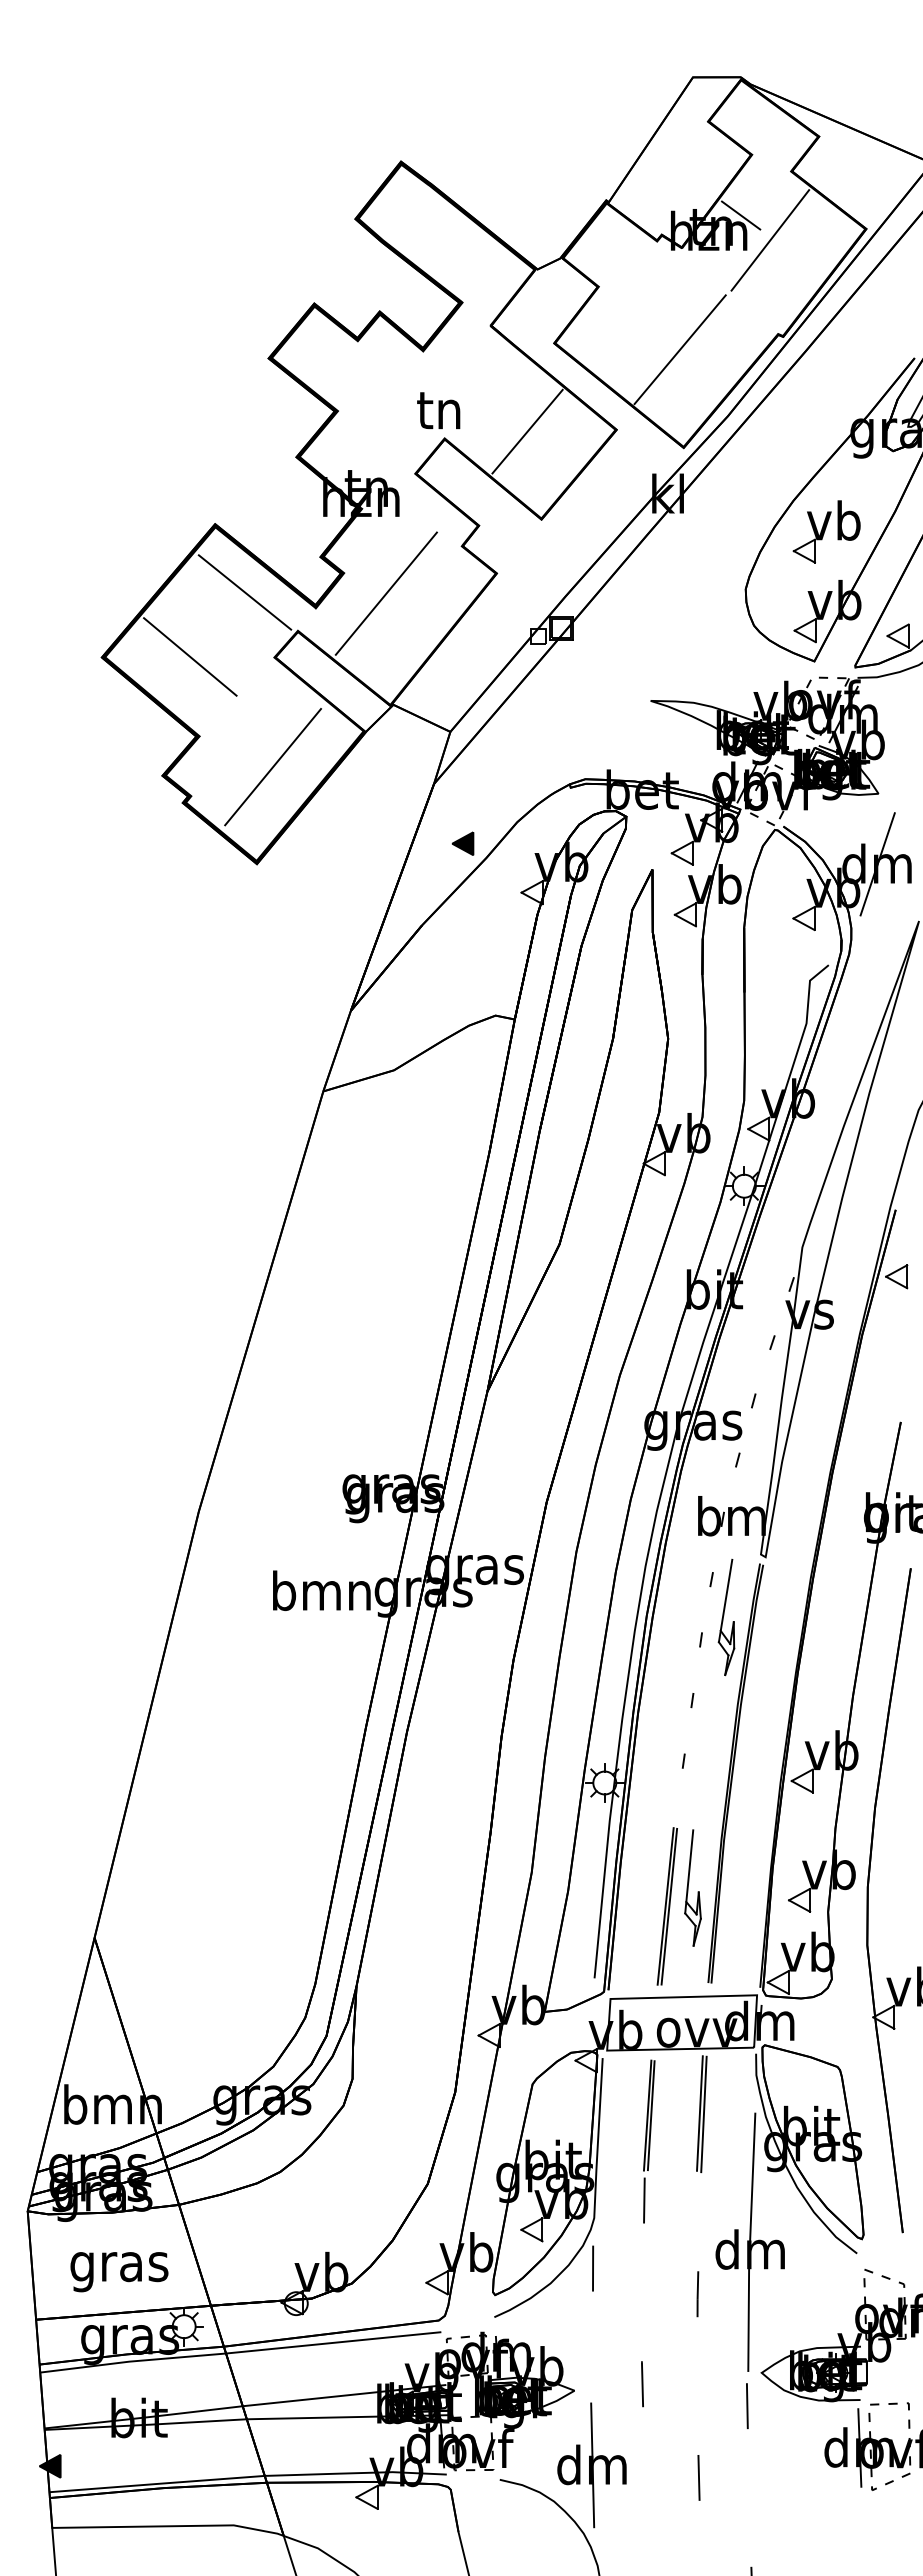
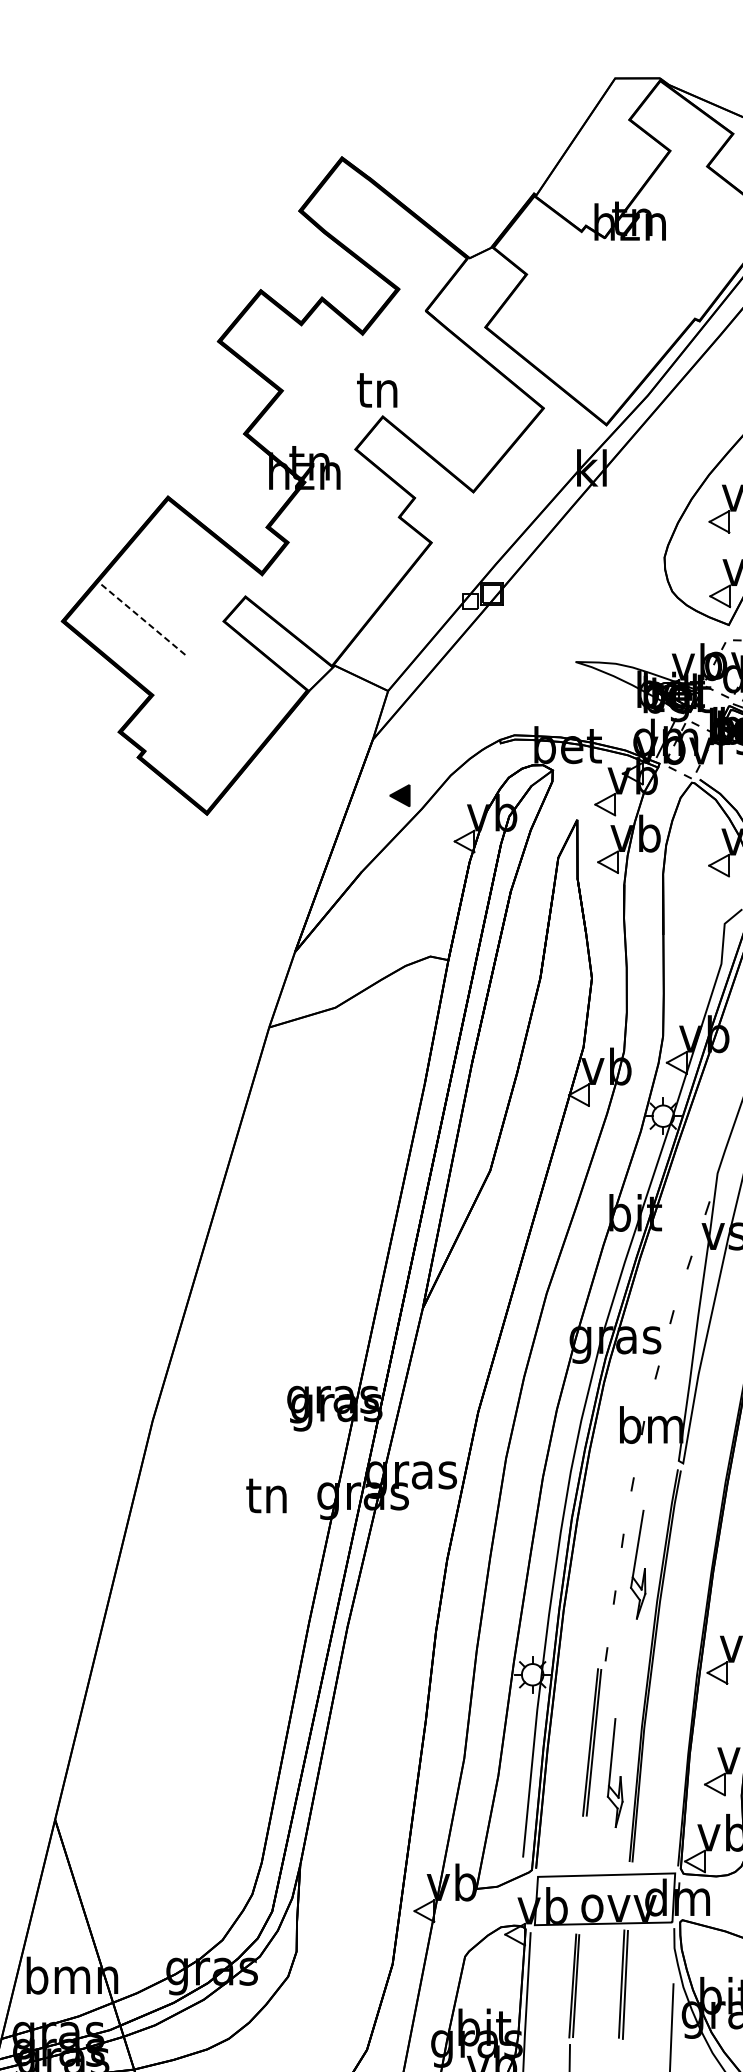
line: (741, 215) -> (660, 207), removed
line: (770, 240) -> (687, 231), removed
line: (679, 349) -> (602, 333), removed
line: (527, 431) -> (460, 409), removed
line: (244, 592) -> (195, 560), removed
line: (385, 593) -> (327, 561), removed
line: (190, 657) -> (144, 621), solid -> dashed
line: (273, 766) -> (222, 723), removed
text: (321, 1590) -> (267, 1494), bmn -> tn
part: (726, 1617) -> (638, 1564), moved
part: (666, 1906) -> (591, 1742), moved

